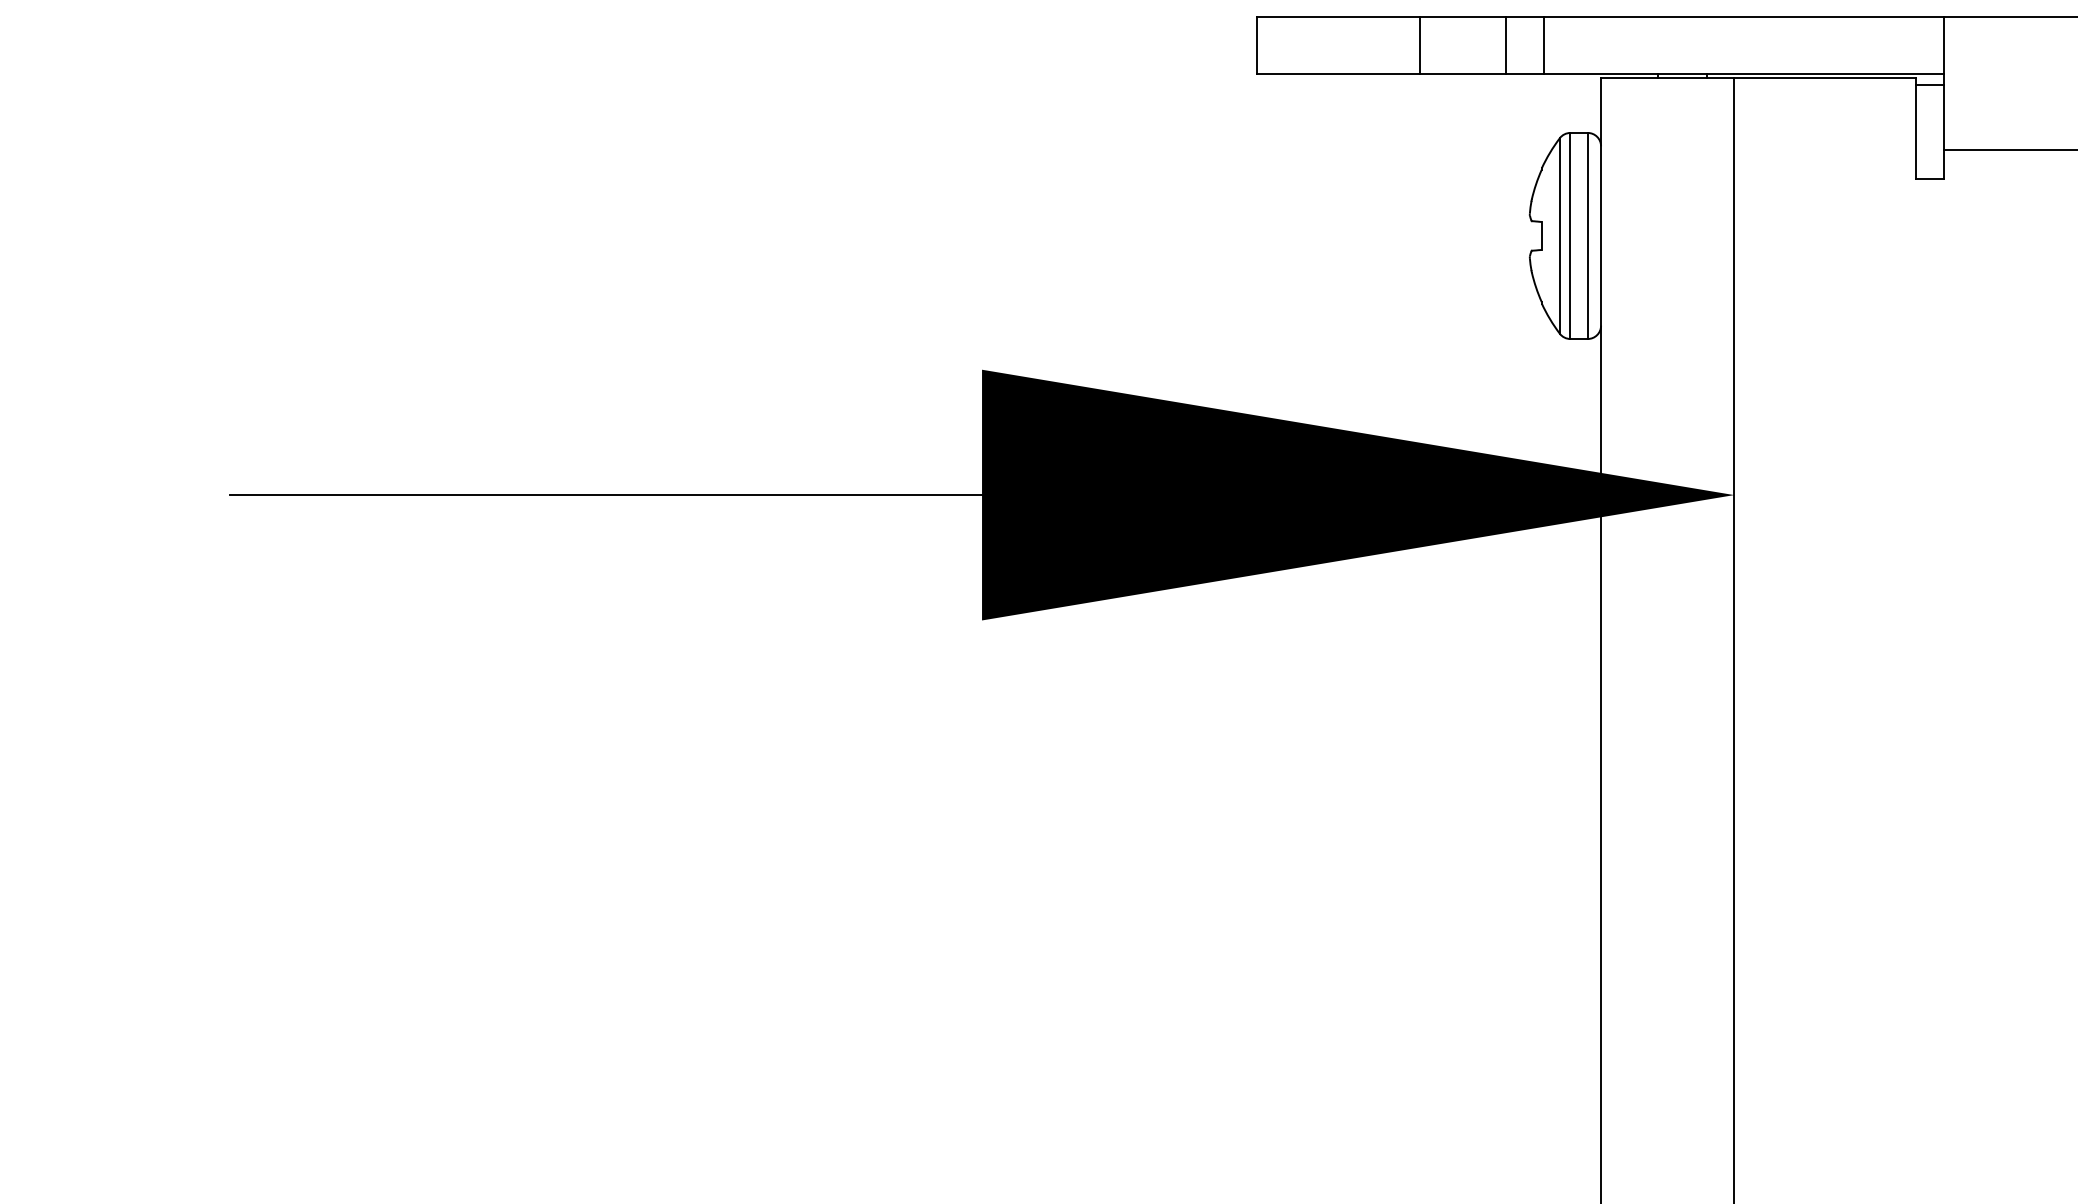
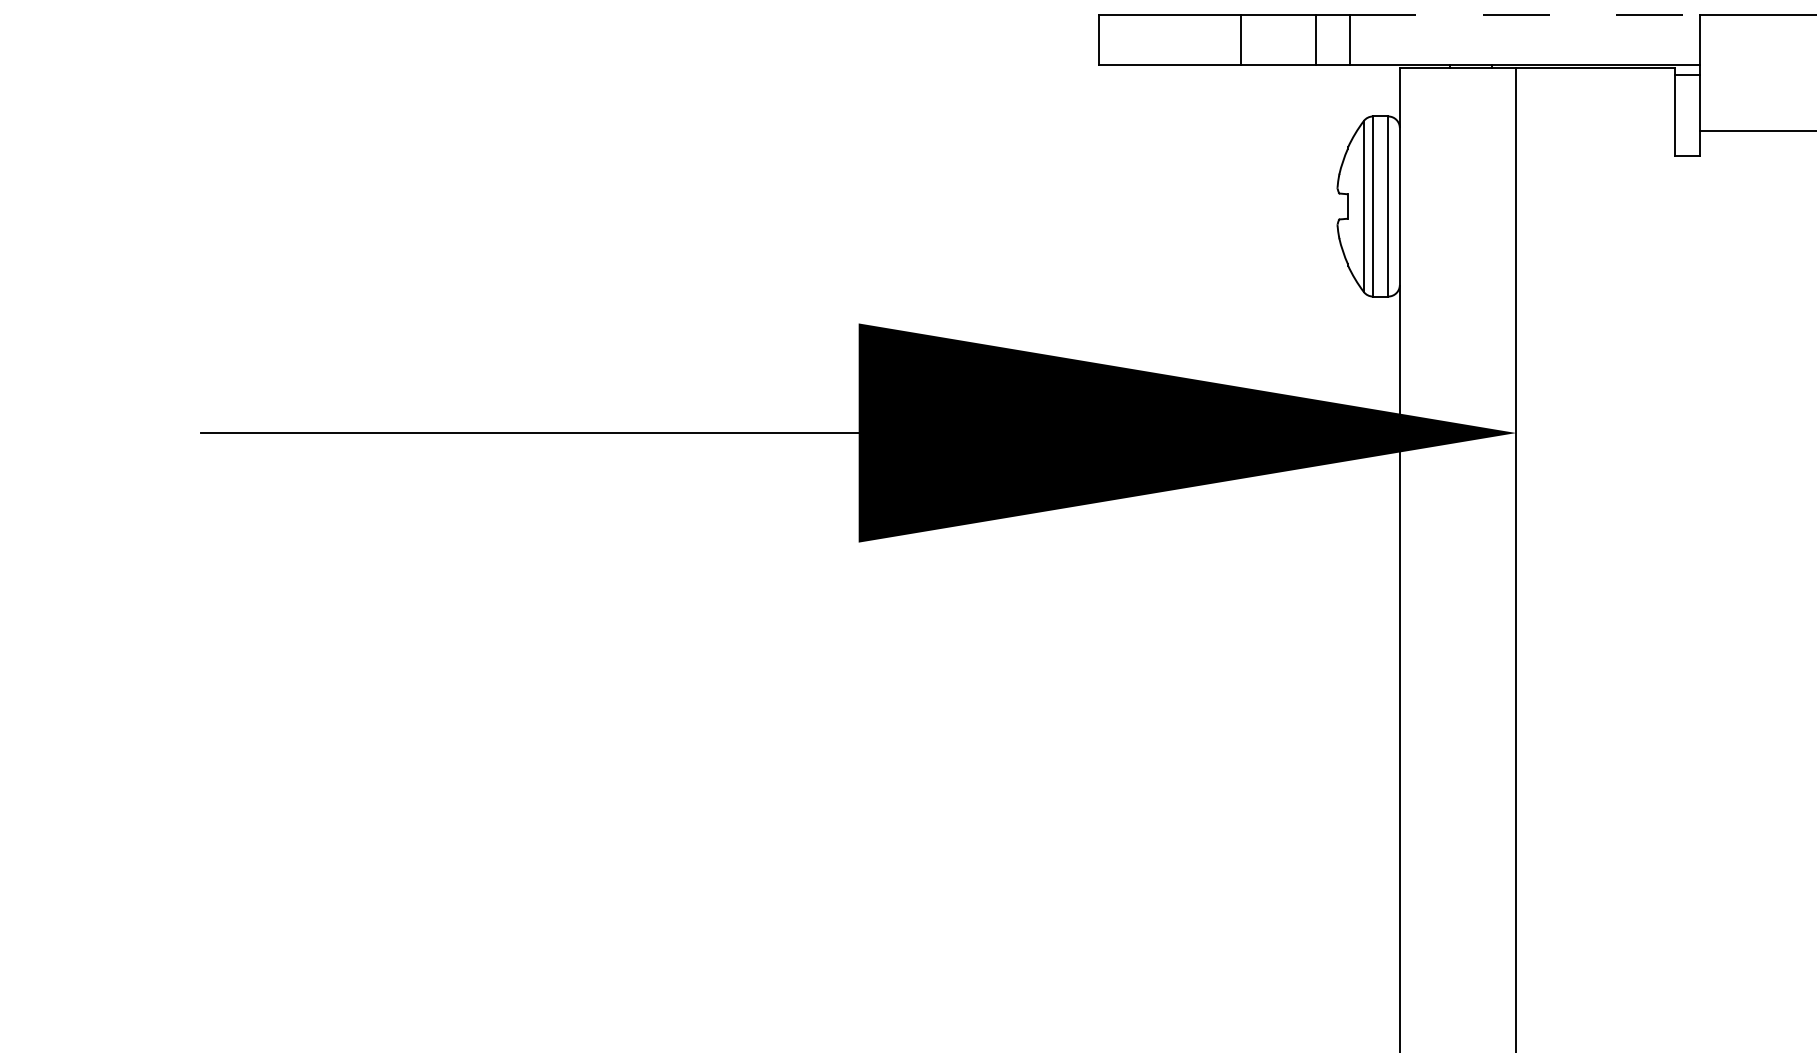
line: (1744, 16) -> (1525, 14), solid -> dashed

